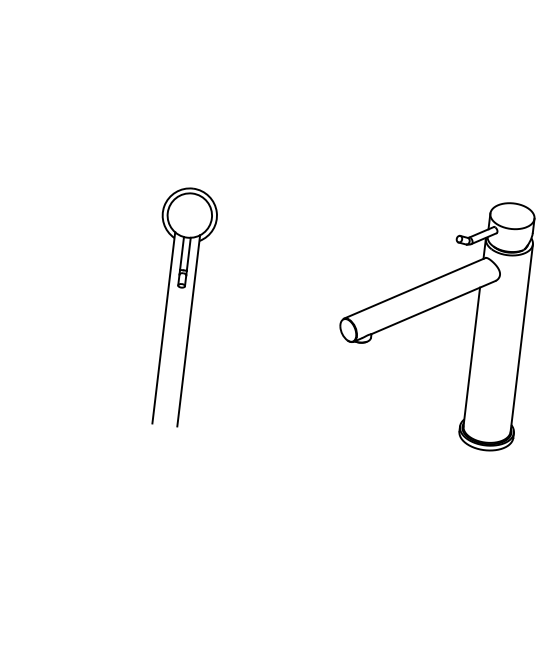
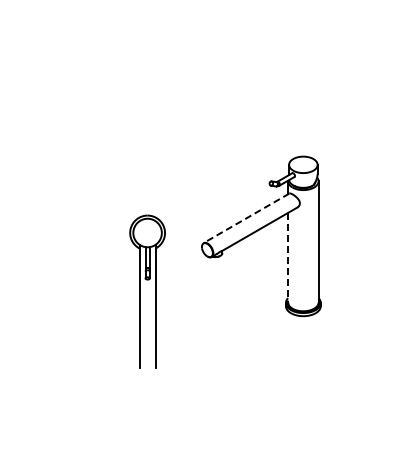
line: (414, 288) -> (246, 218), solid -> dashed
part: (168, 304) -> (140, 291), moved
line: (472, 356) -> (288, 257), solid -> dashed

